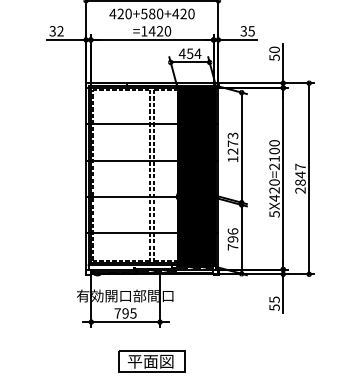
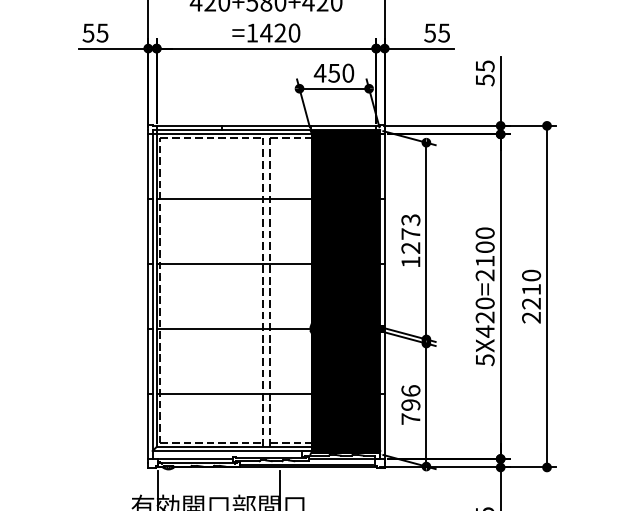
text: (243, 30) -> (429, 31), 35 -> 55
text: (56, 31) -> (95, 33), 32 -> 55
text: (274, 49) -> (485, 65), 50 -> 55
text: (197, 53) -> (347, 72), 454 -> 450
text: (300, 174) -> (531, 289), 2847 -> 2210

